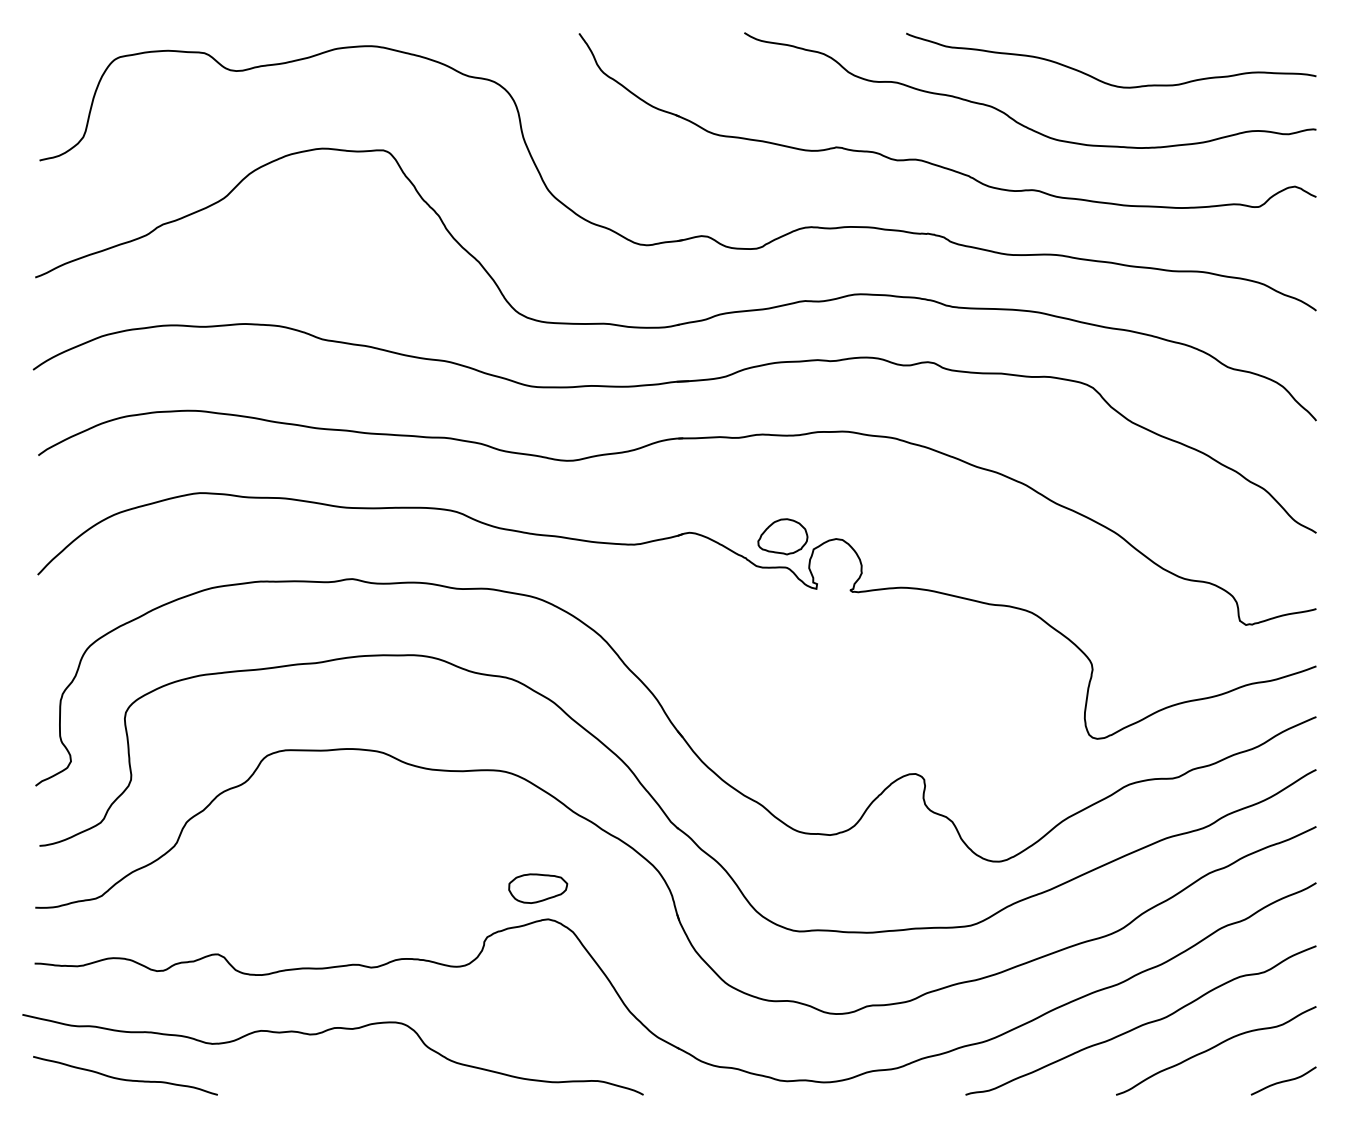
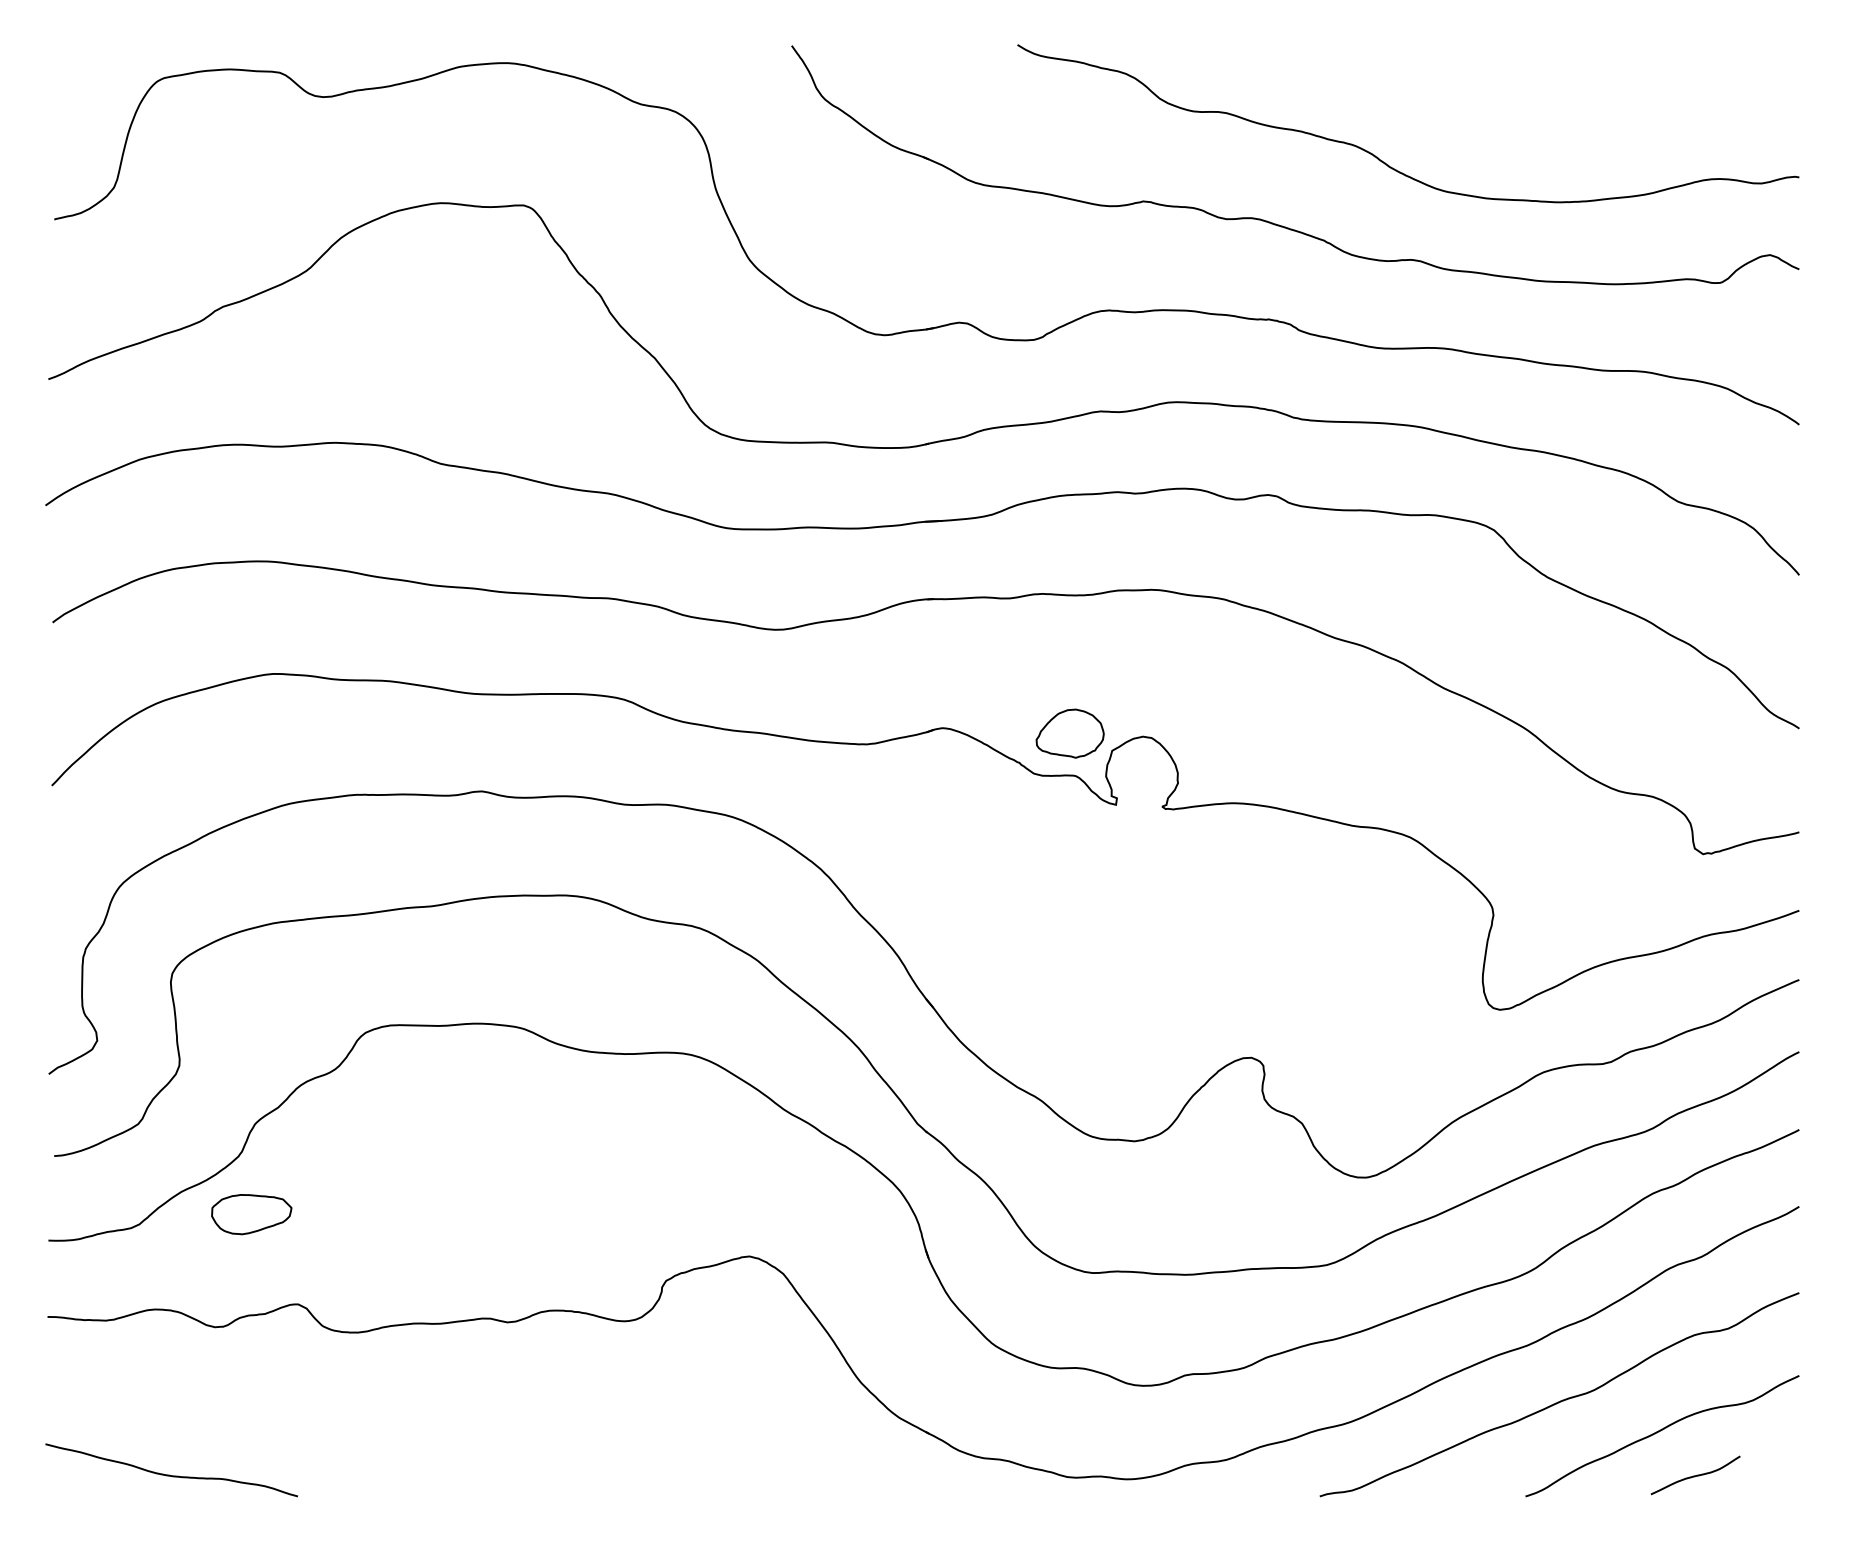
curve: (1100, 80) -> (1504, 109), removed
part: (538, 888) -> (251, 1214), moved
curve: (323, 1032) -> (442, 1411), removed
curve: (1283, 1081) -> (1695, 1475), moved

